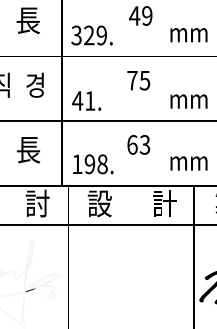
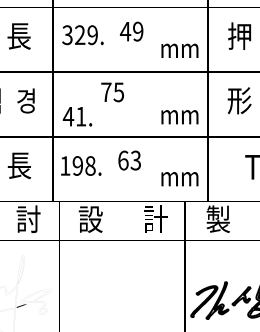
text: (91, 35) -> (82, 35), moved
text: (138, 80) -> (112, 92), moved
text: (93, 163) -> (81, 165), moved

